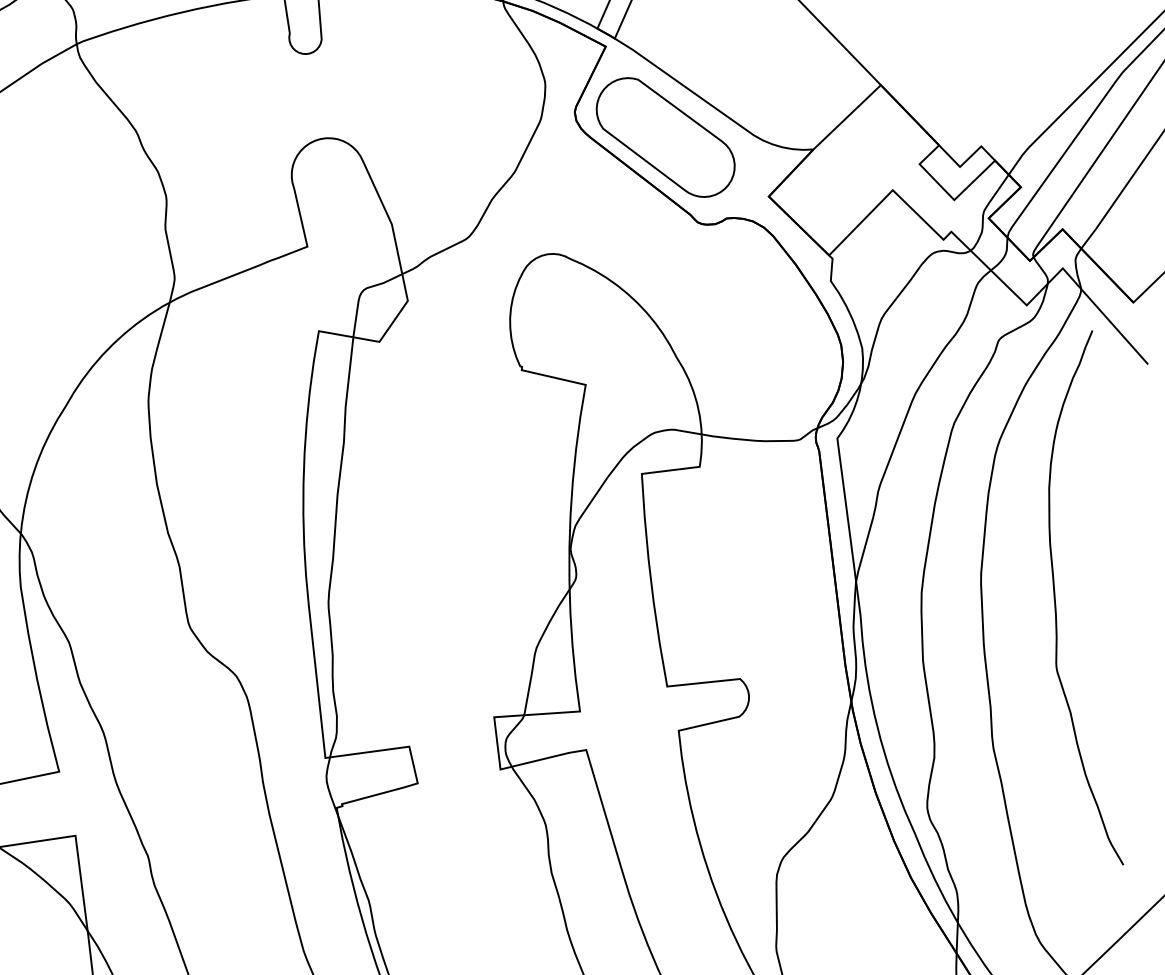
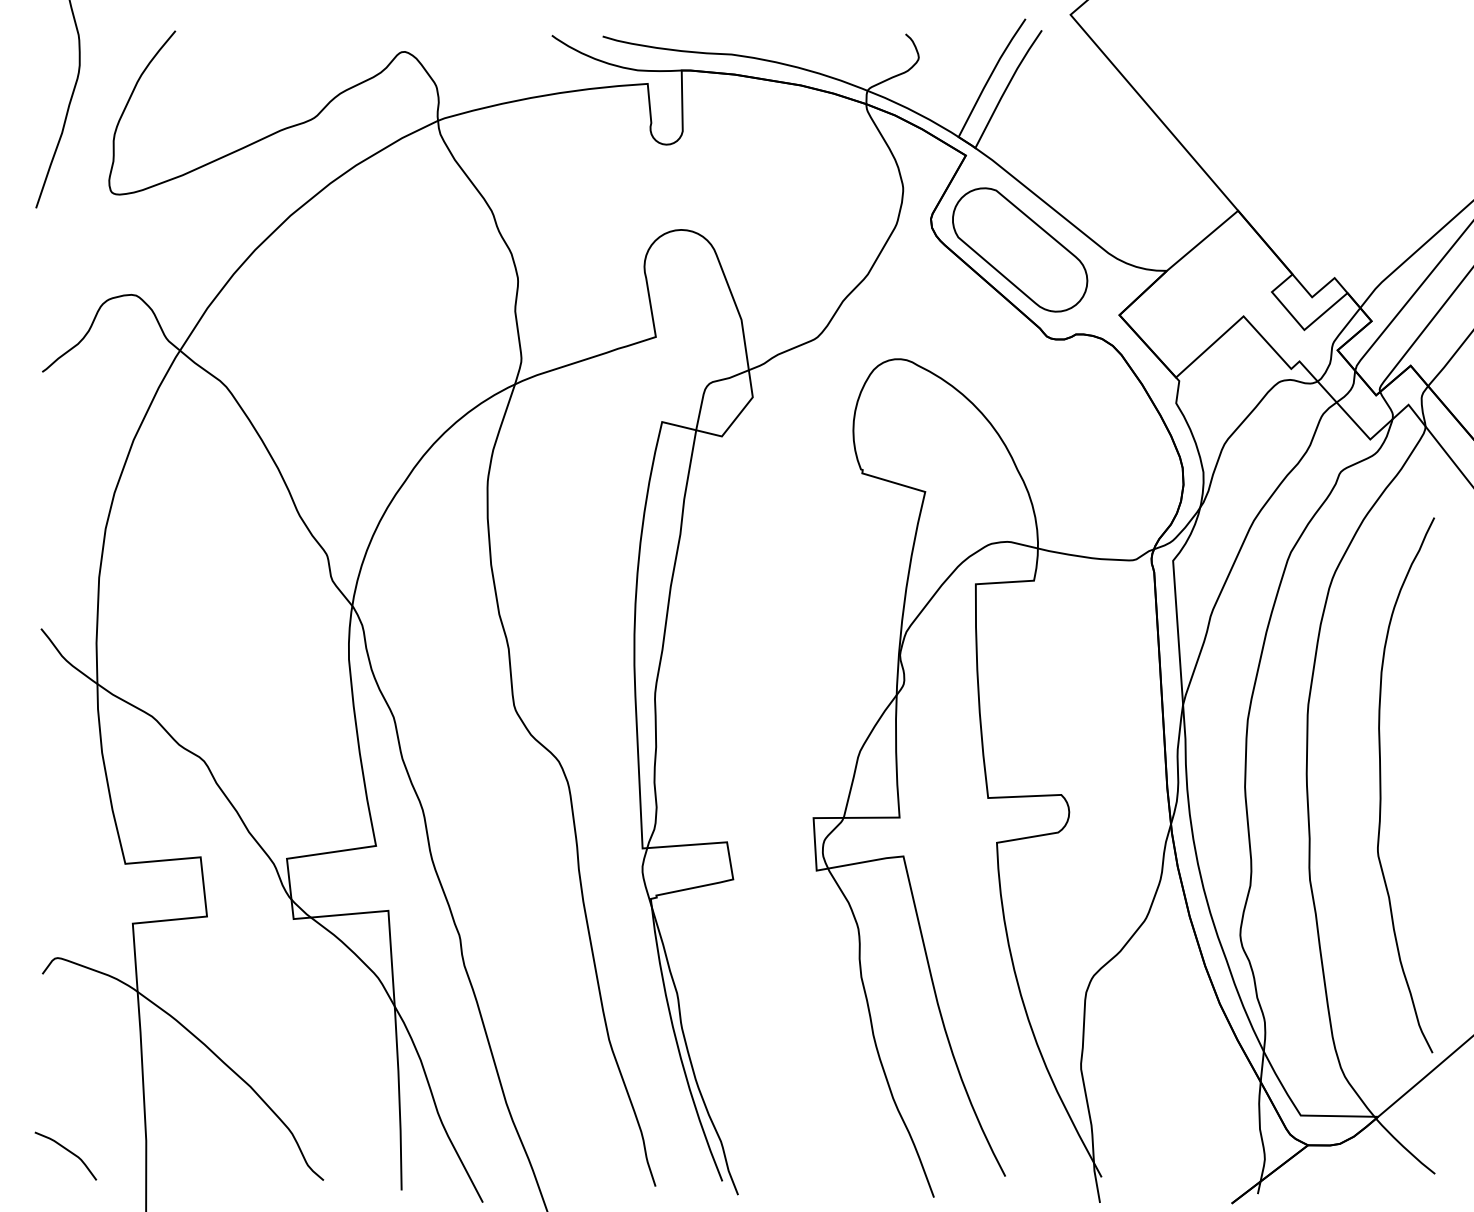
curve: (1056, 601) -> (1381, 785), moved

